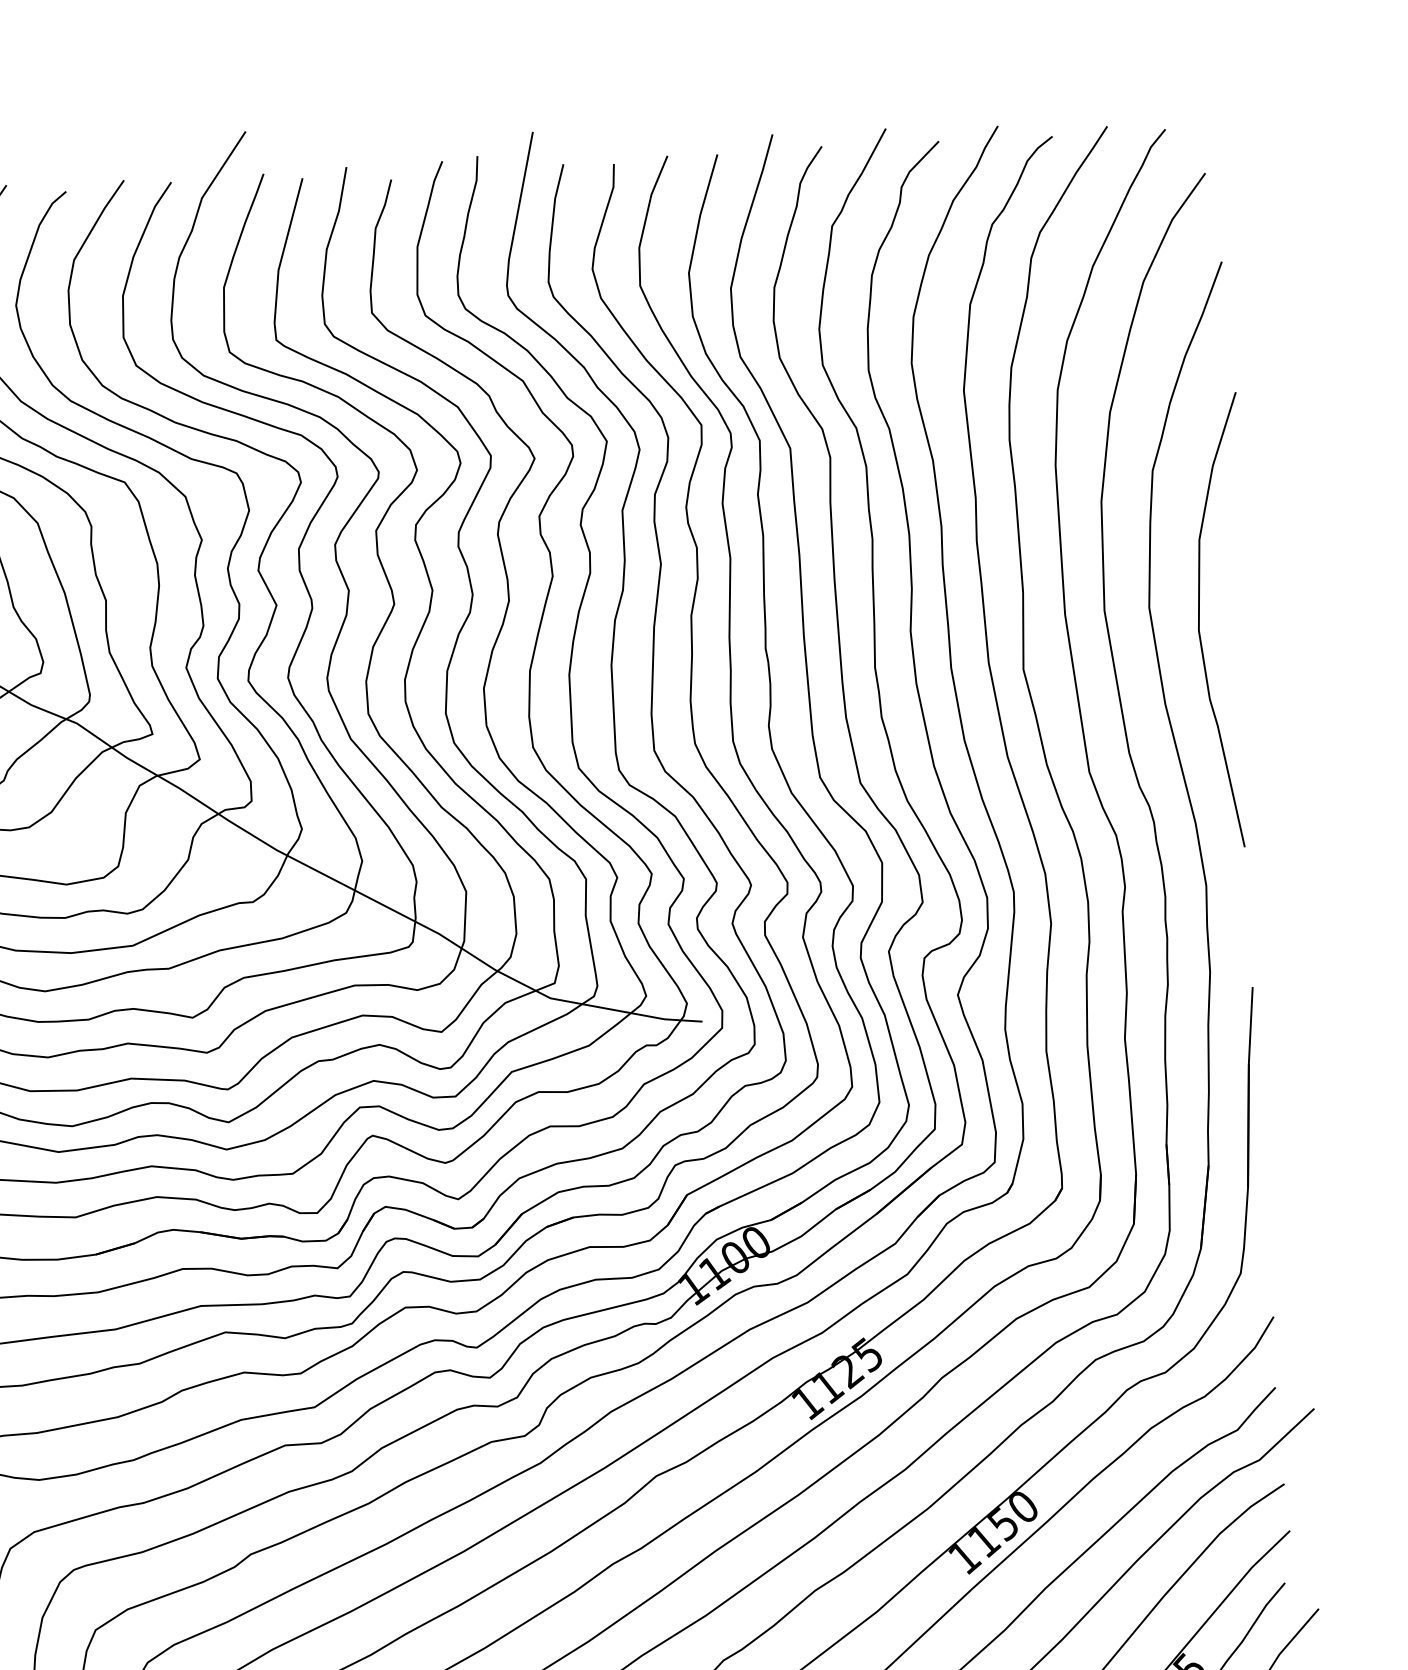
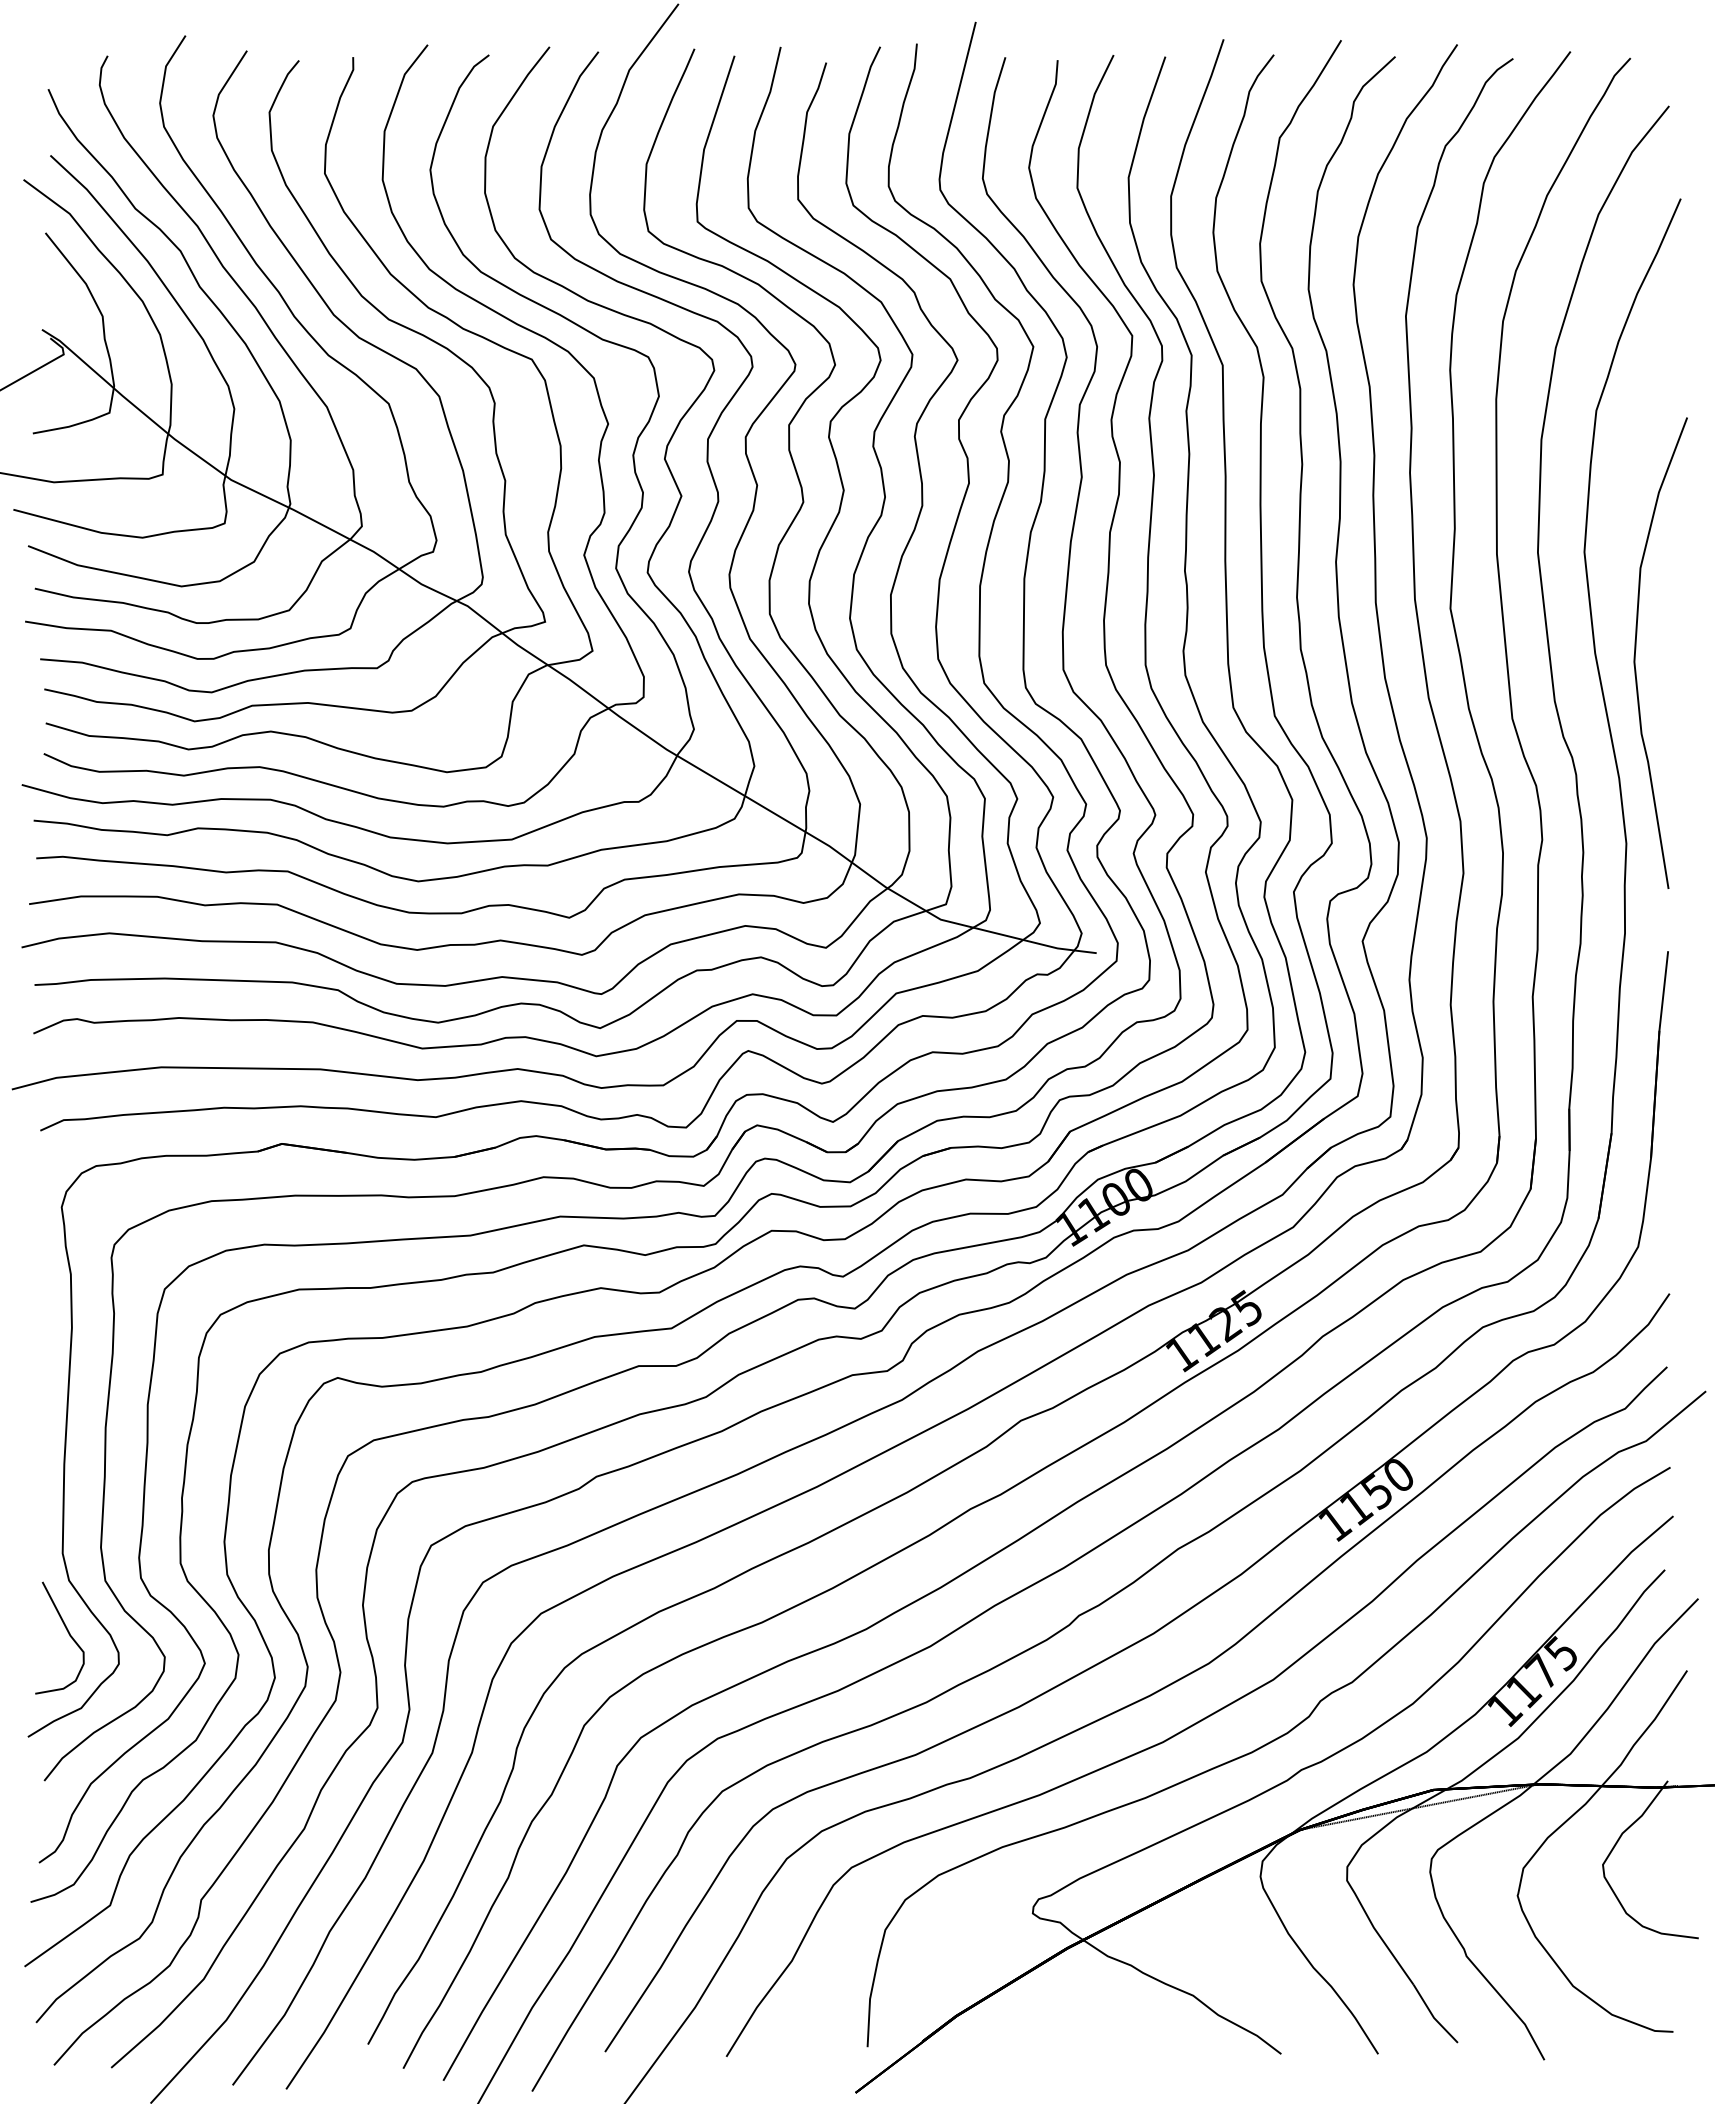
curve: (1200, 618) -> (1636, 649), moved

